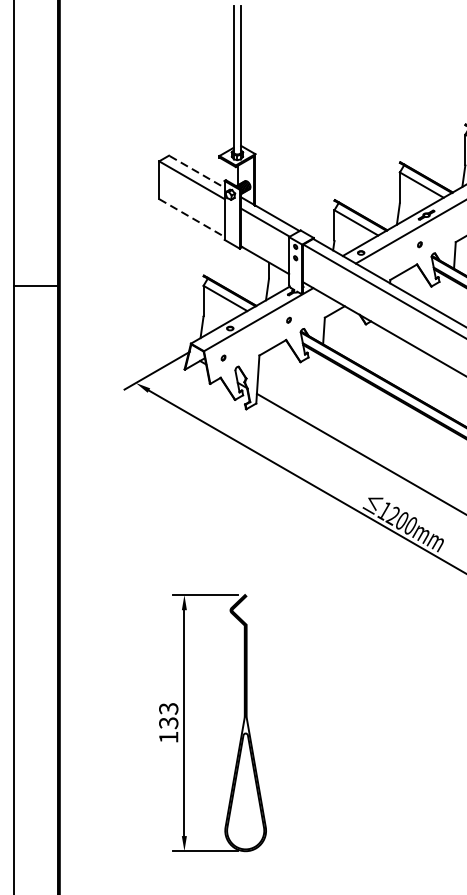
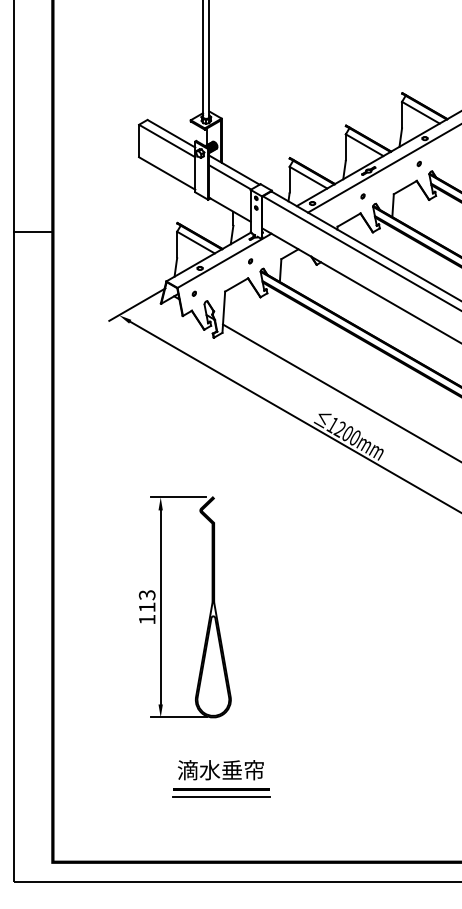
line: (198, 172) -> (172, 134), dashed -> solid
line: (192, 218) -> (167, 173), dashed -> solid
text: (167, 723) -> (146, 607), 133 -> 113

